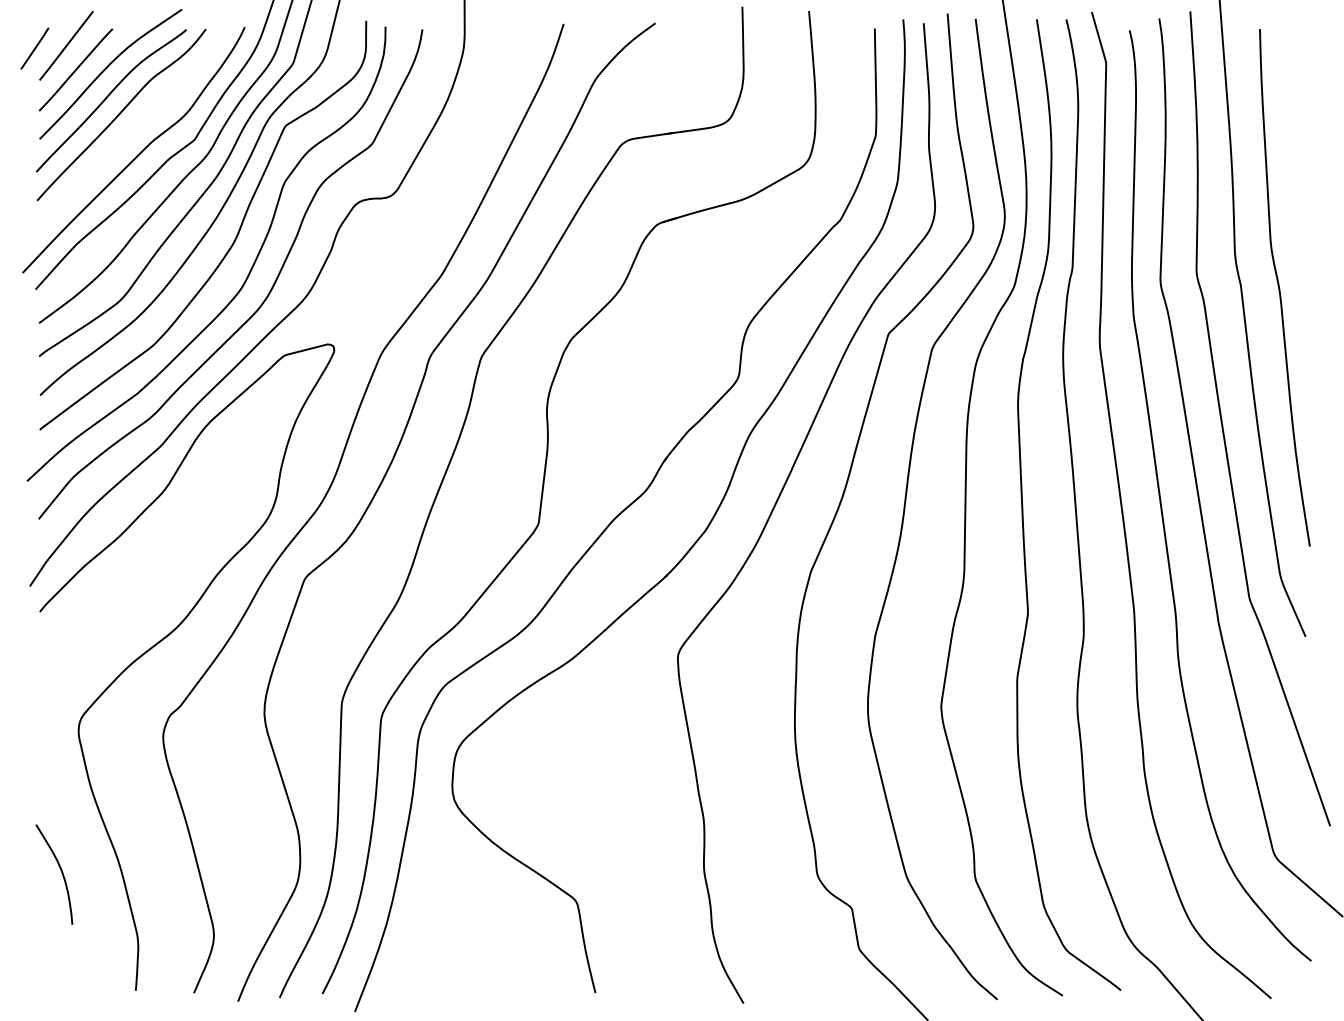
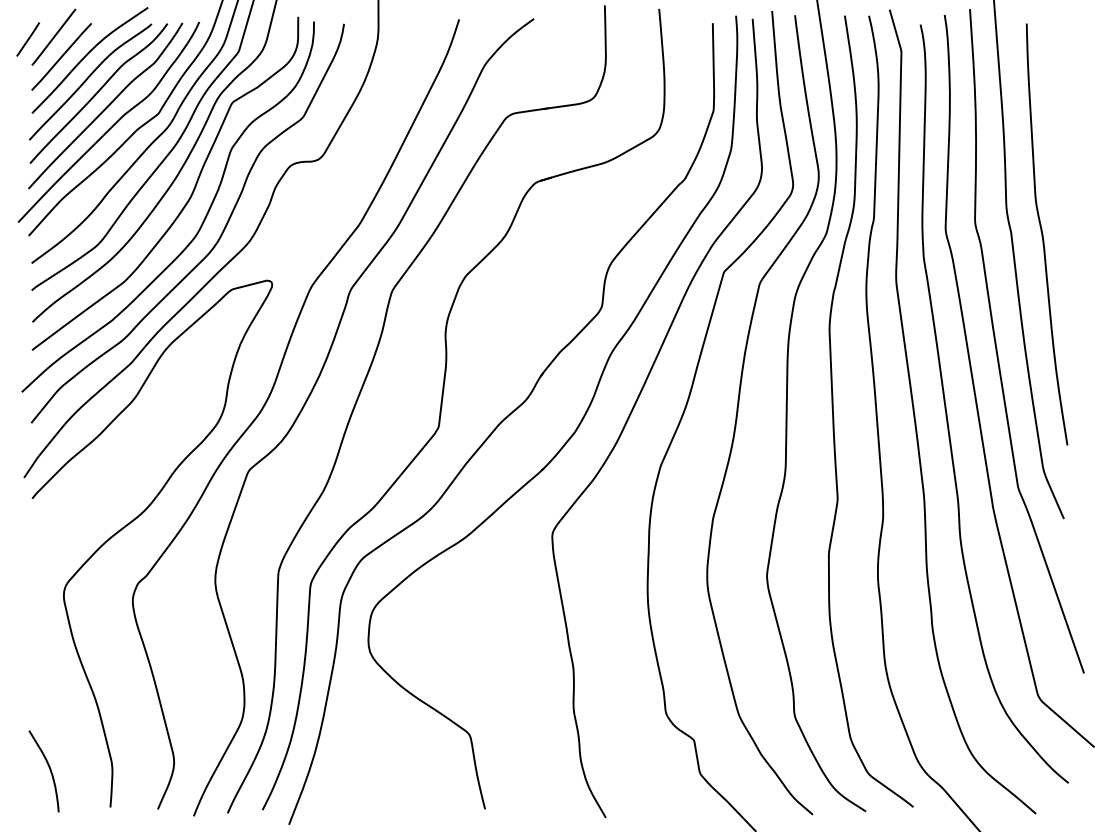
curve: (130, 131) -> (106, 107), added
curve: (61, 873) -> (49, 770), moved

